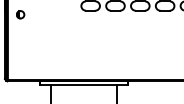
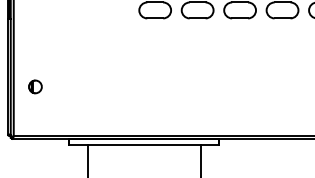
part: (20, 14) -> (35, 86), moved

